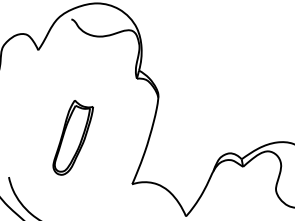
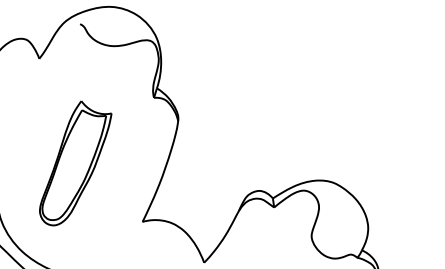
part: (73, 137) -> (75, 163), size x1.43

